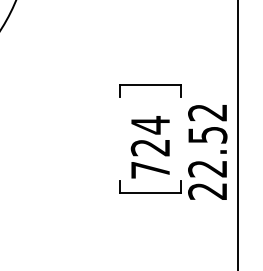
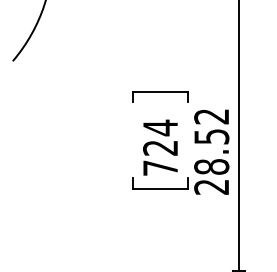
text: (207, 168) -> (211, 166), 22.52 -> 28.52

